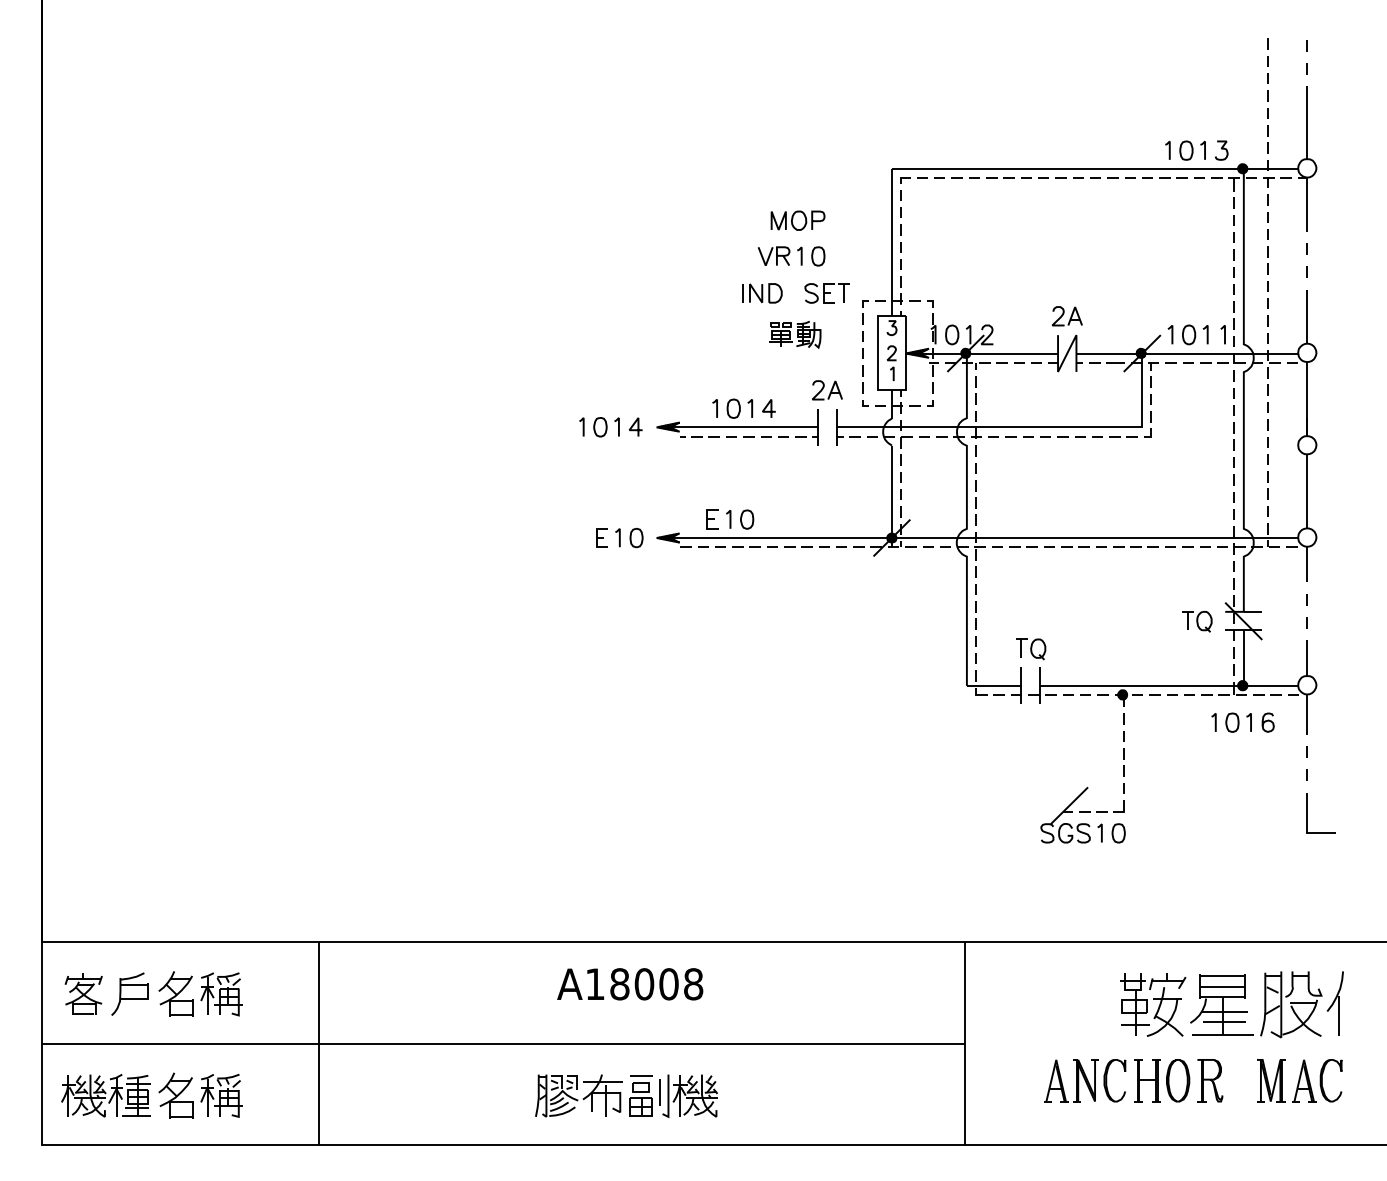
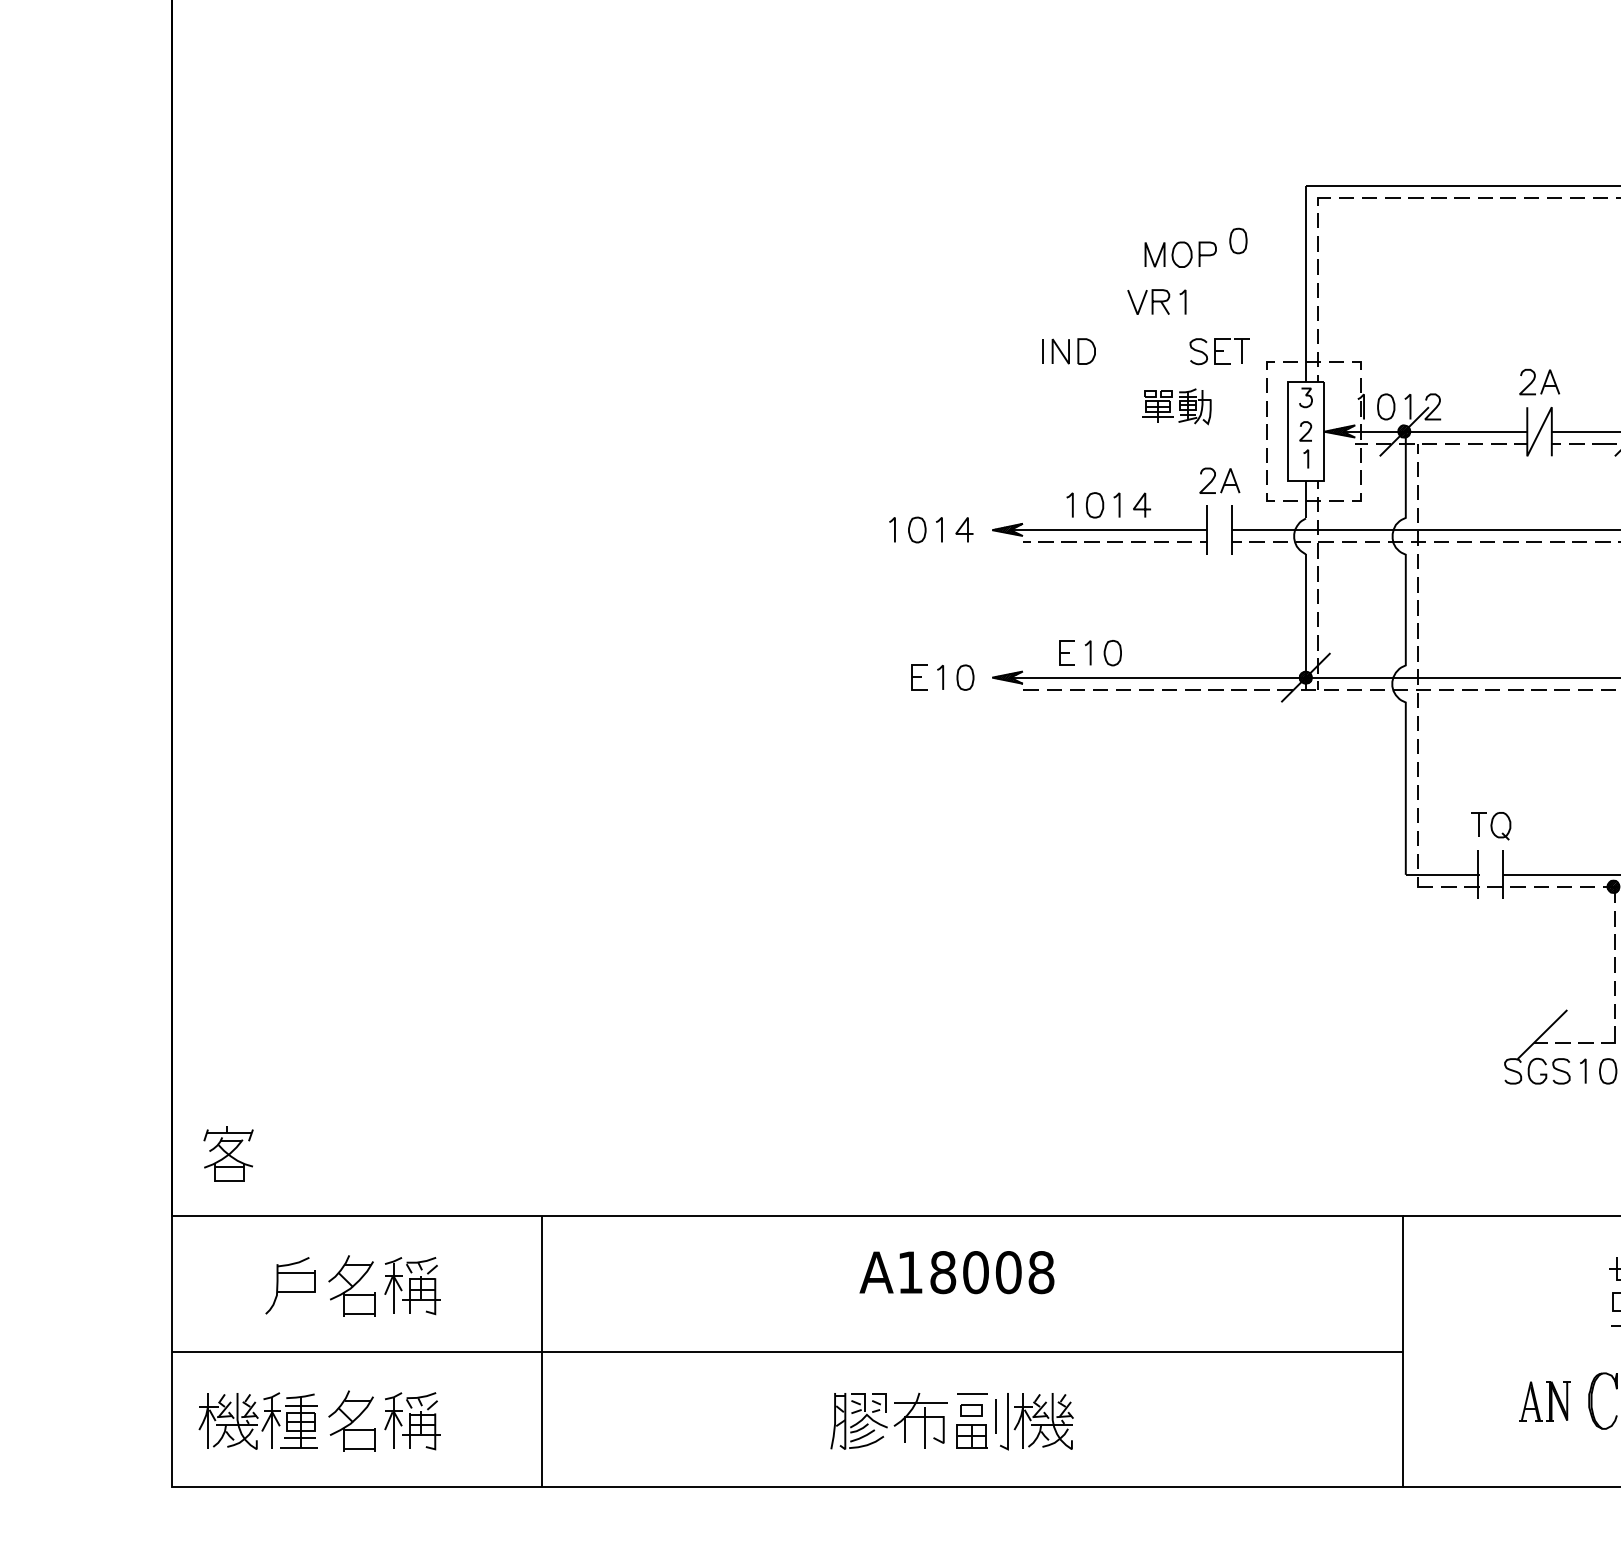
part: (818, 256) -> (1238, 241), moved
part: (762, 293) -> (1069, 351), moved
part: (83, 993) -> (228, 1152), moved
part: (1071, 1080) -> (1545, 1400), size x0.7

